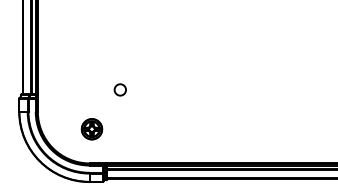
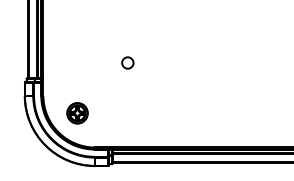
circle: (119, 89) -> (127, 62), moved
part: (91, 129) -> (77, 113), moved

